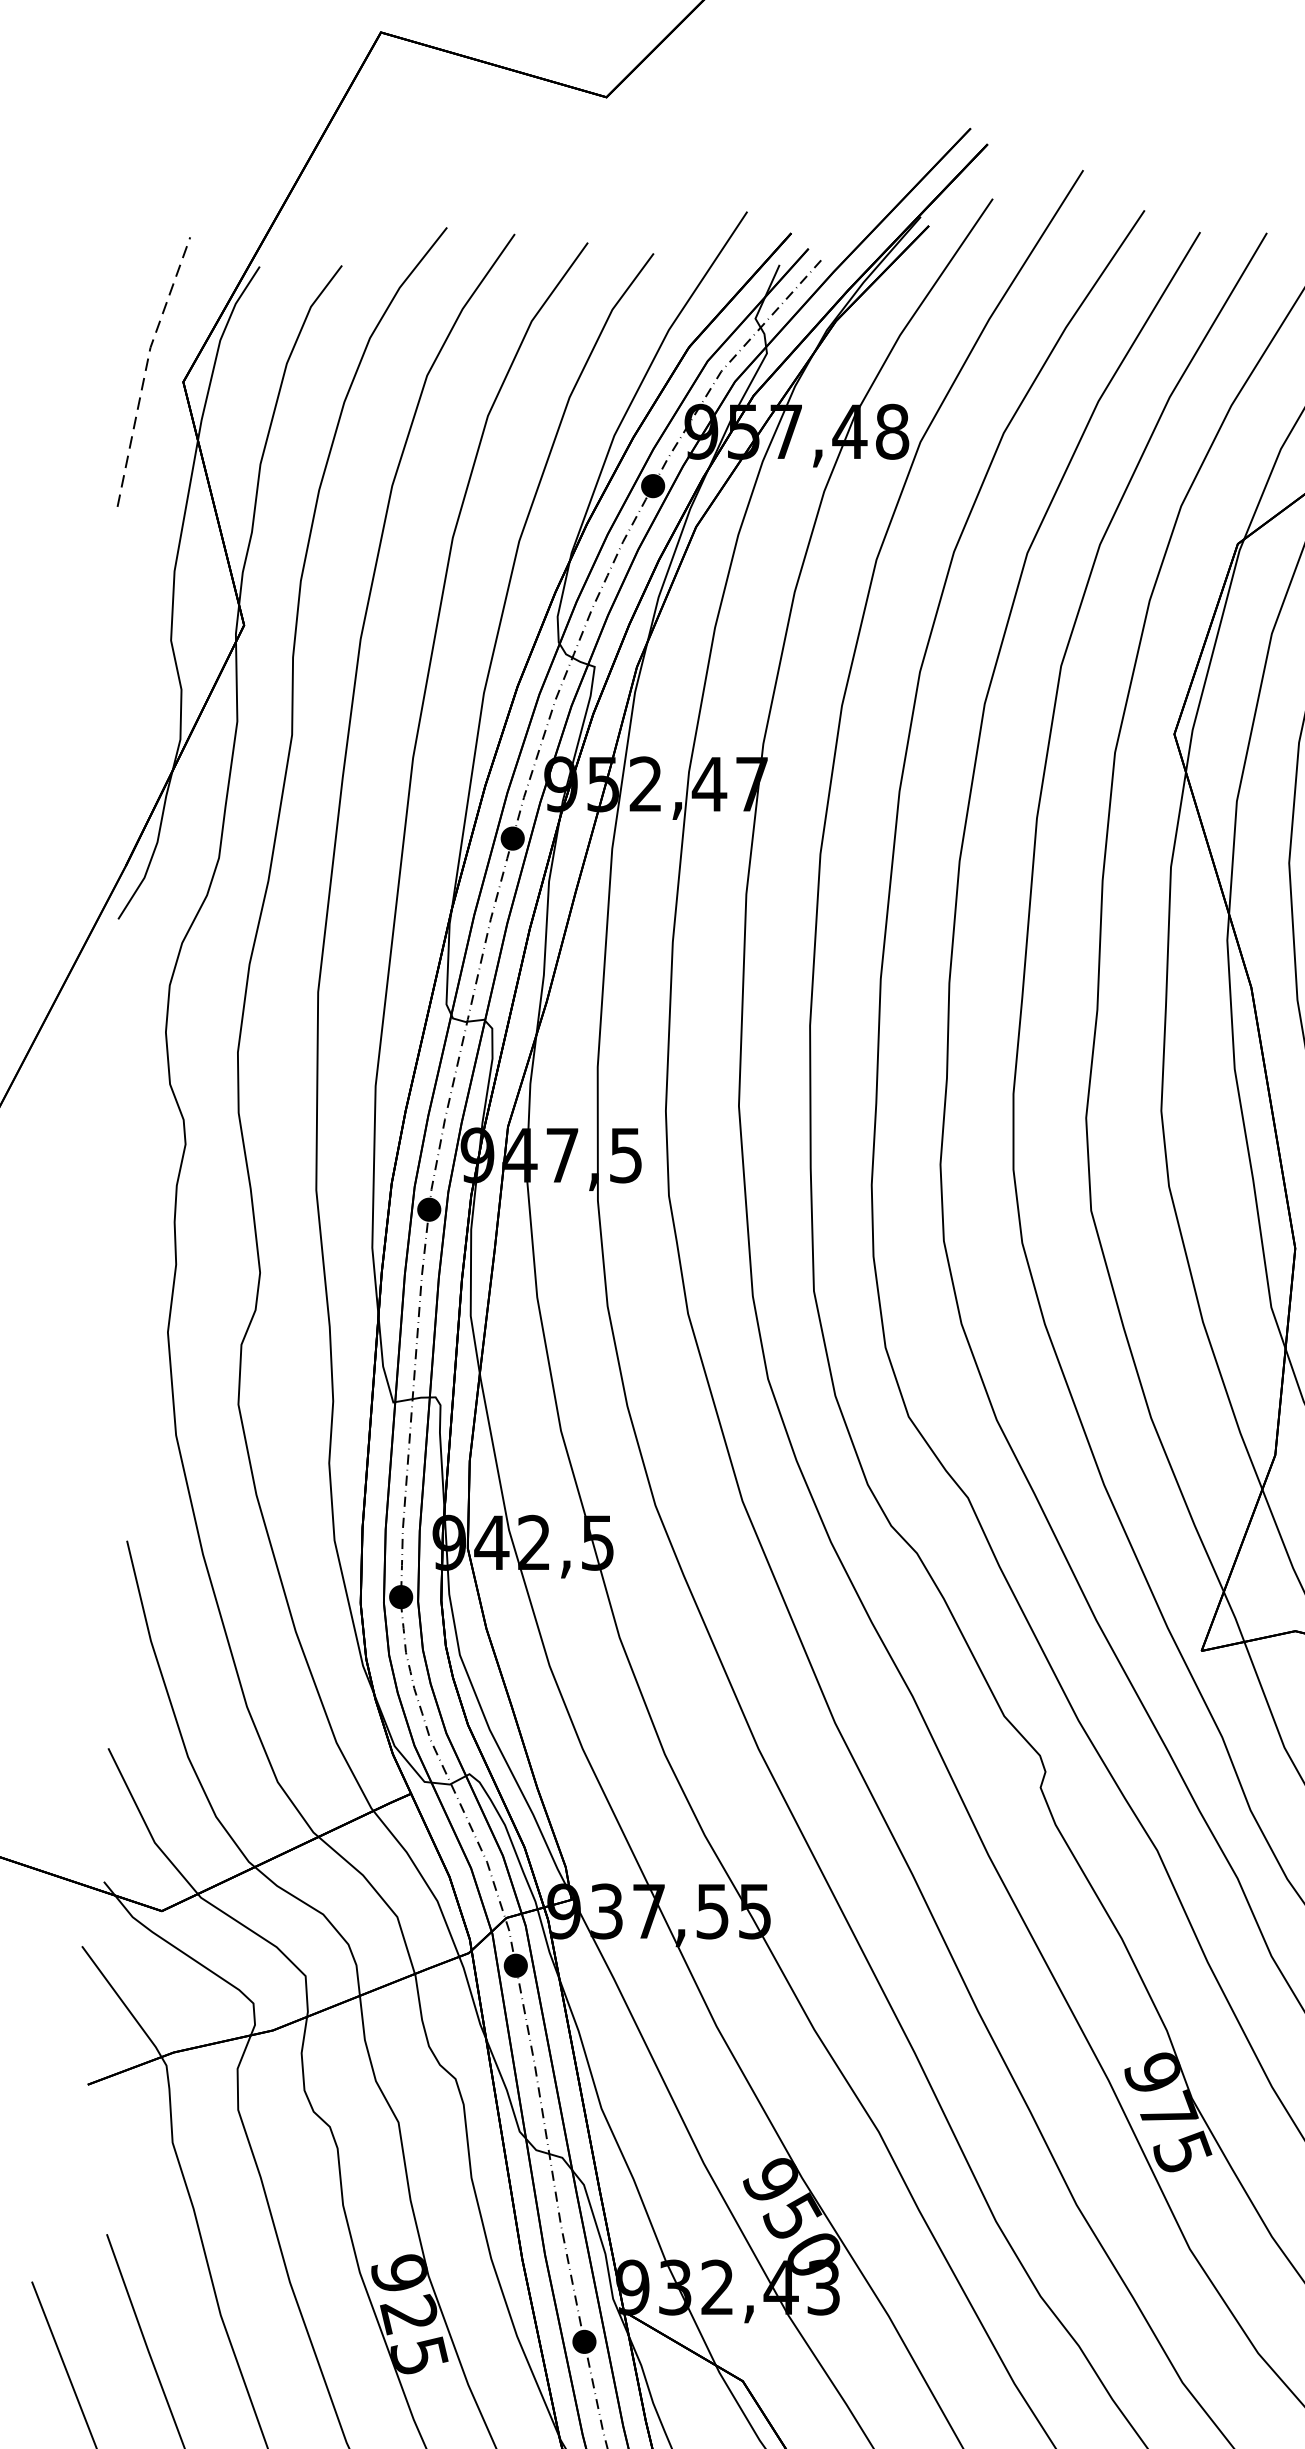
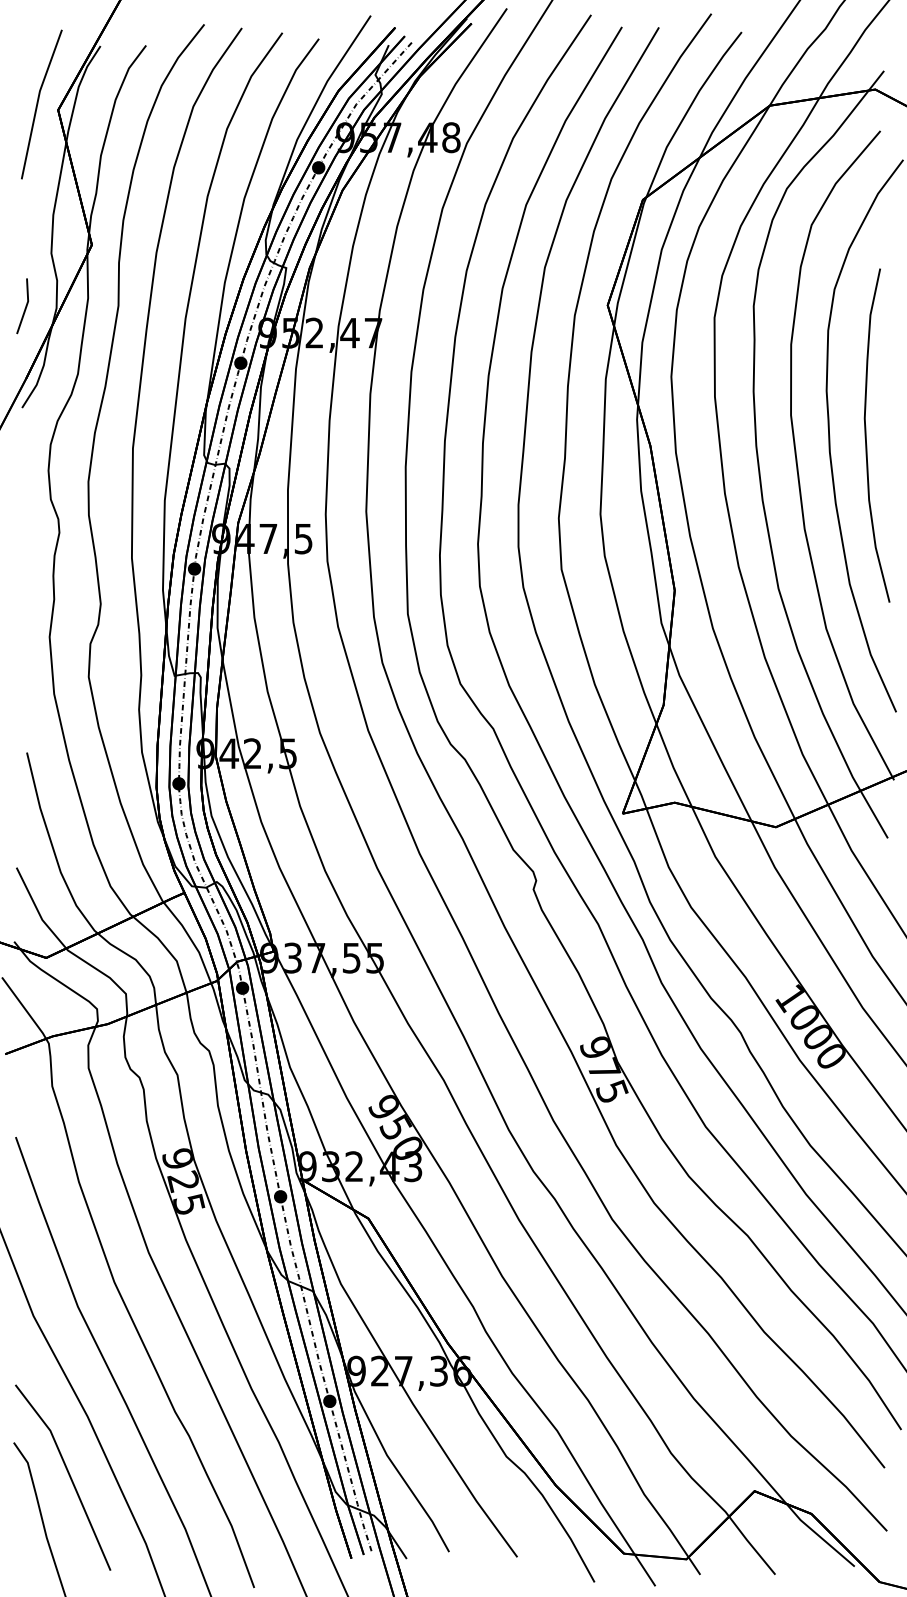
line: (146, 368) -> (37, 102), dashed -> solid
line: (122, 739) -> (24, 308), added

